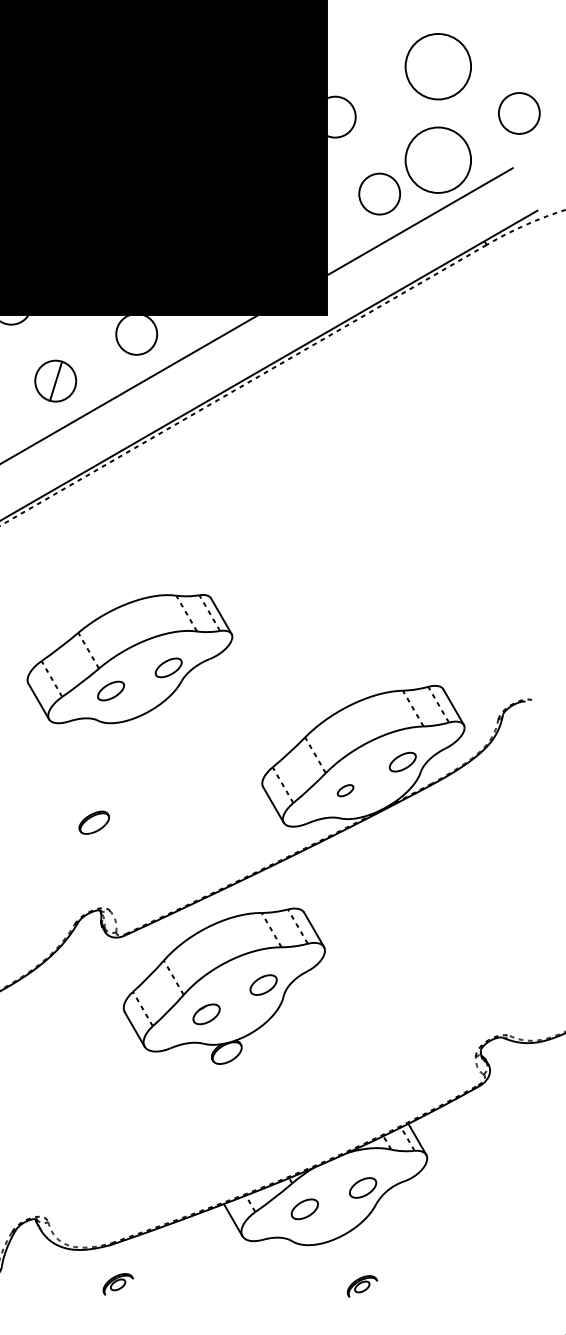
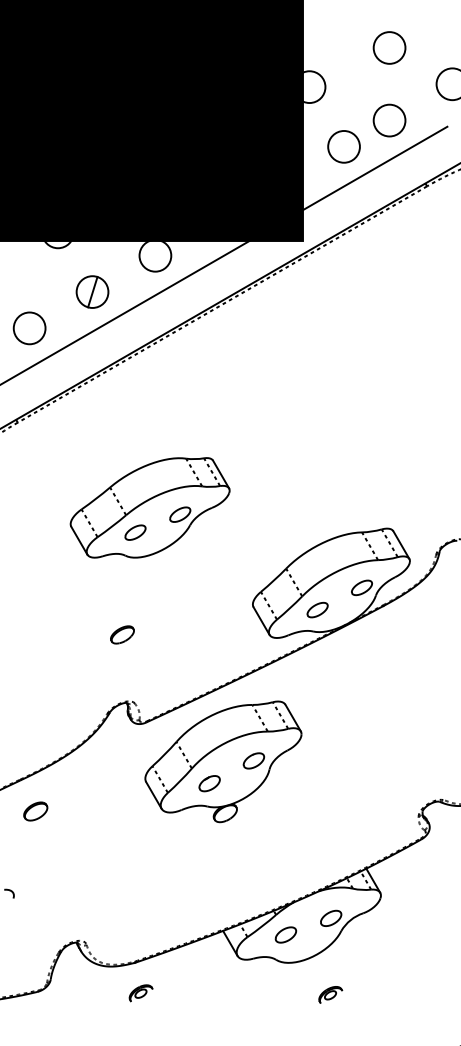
circle: (438, 66) -> (389, 47), size x0.62
circle: (438, 160) -> (389, 120), size x0.62
part: (345, 790) -> (317, 609), size x1.67

